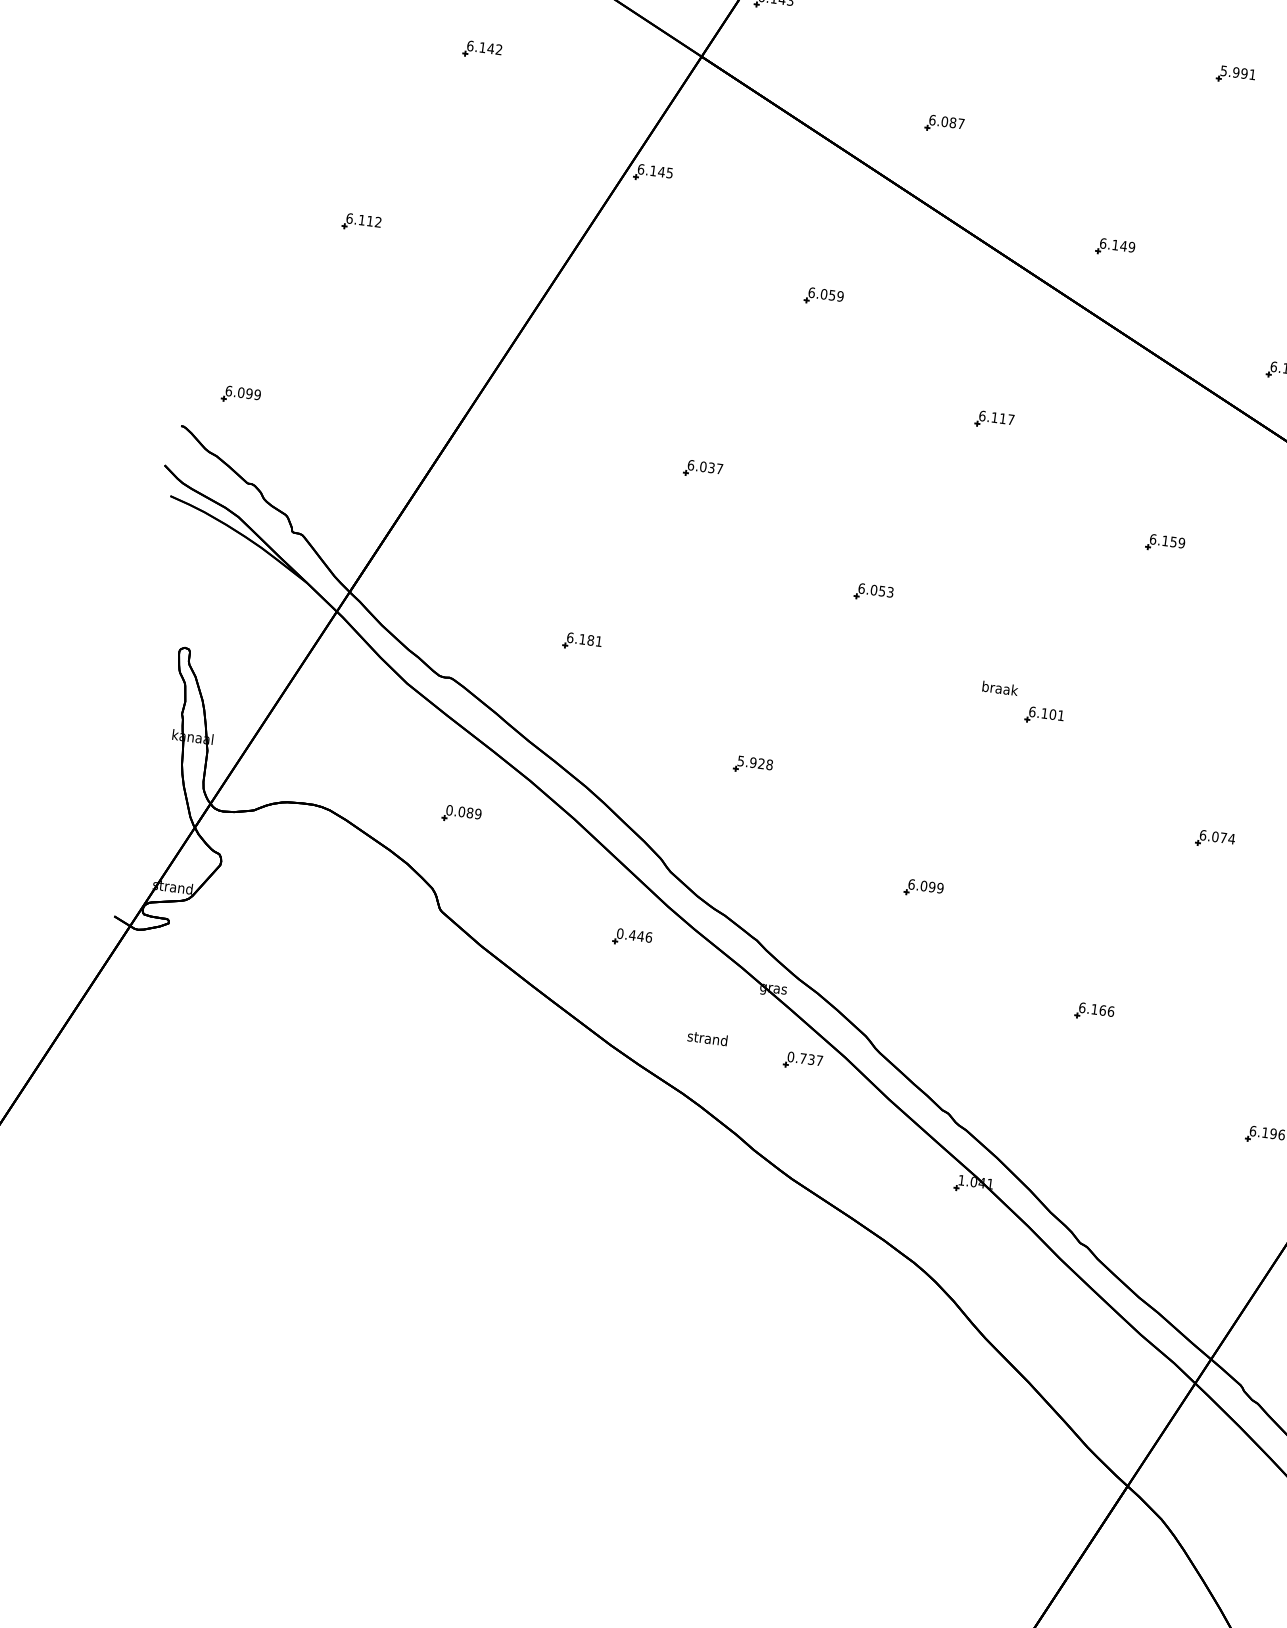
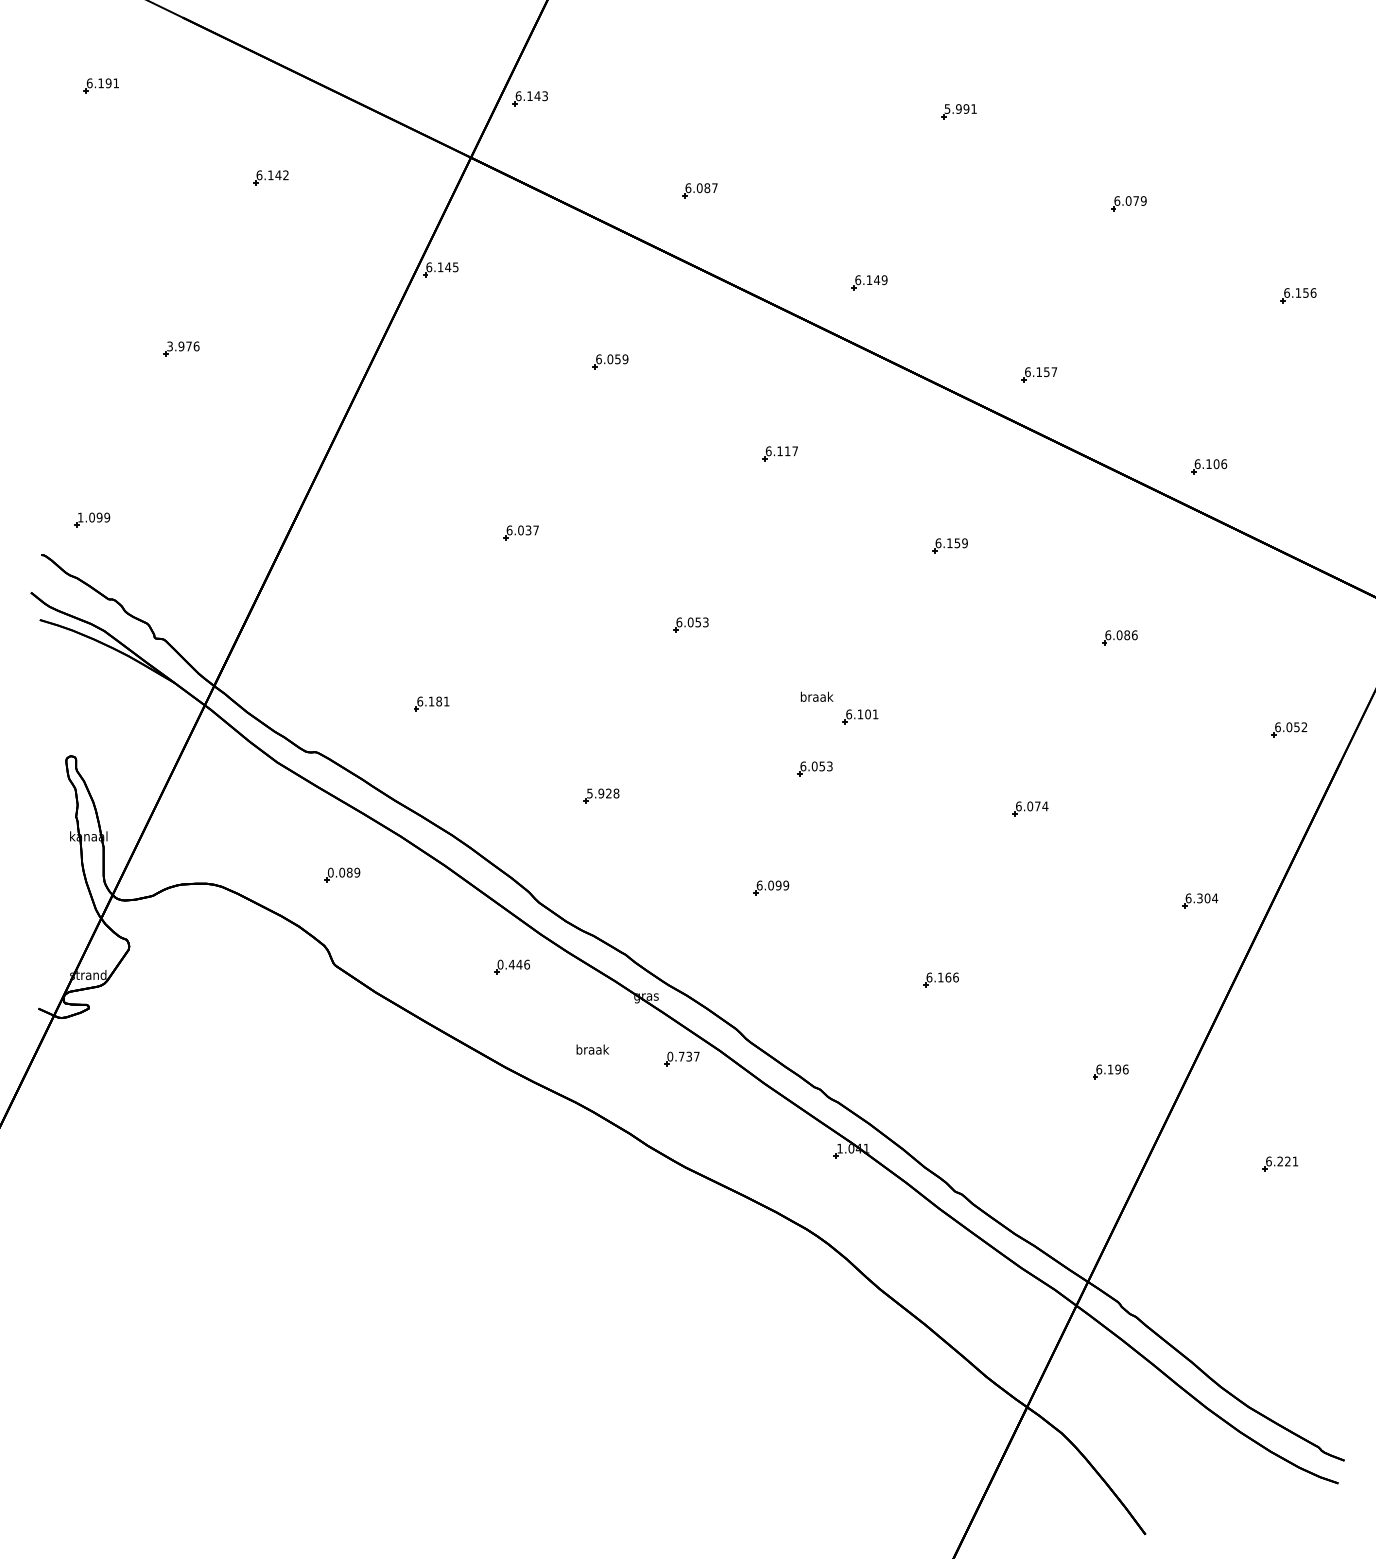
text: (364, 220) -> (183, 346), 6.112 -> 3.976
text: (228, 390) -> (80, 517), 6.099 -> 1.099
part: (987, 765) -> (814, 768), added
text: (707, 1038) -> (592, 1049), strand -> braak

